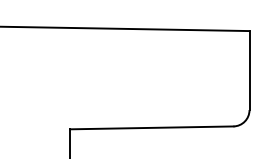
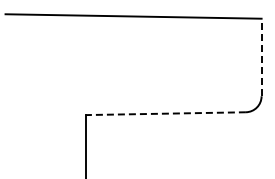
line: (249, 70) -> (261, 57), solid -> dashed
line: (151, 127) -> (165, 113), solid -> dashed

